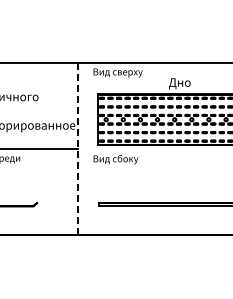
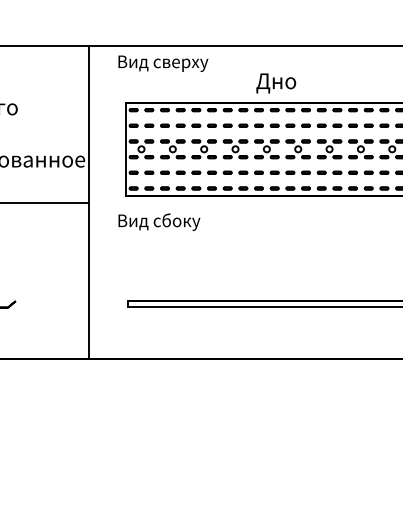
line: (77, 148) -> (88, 201), dashed -> solid

